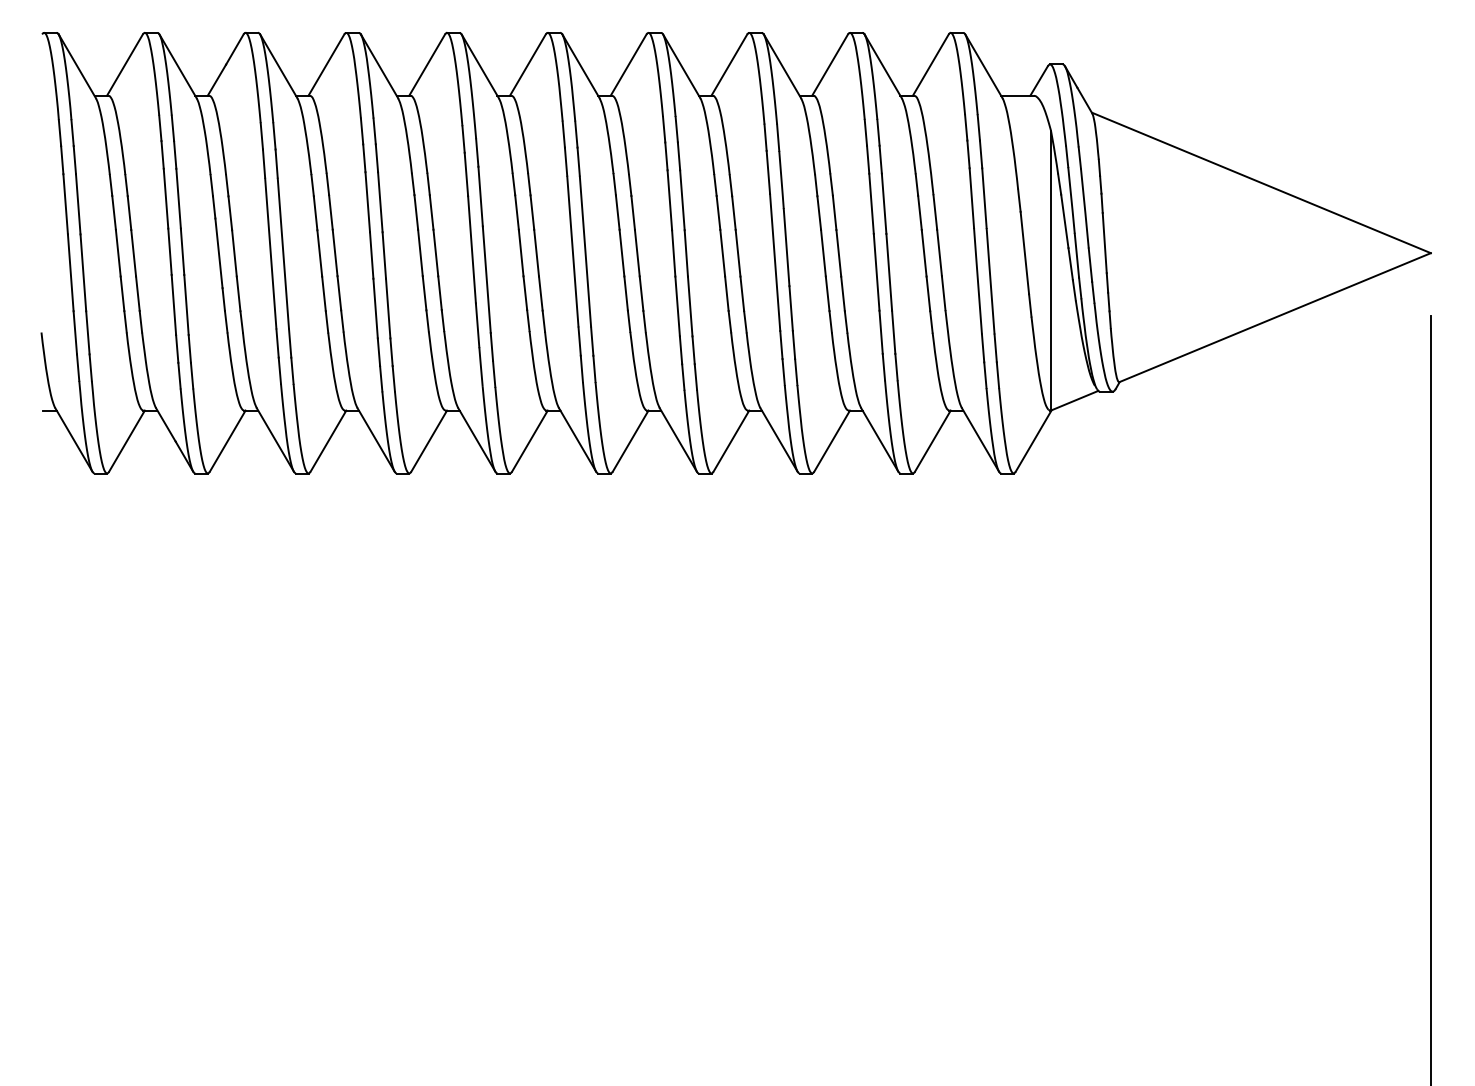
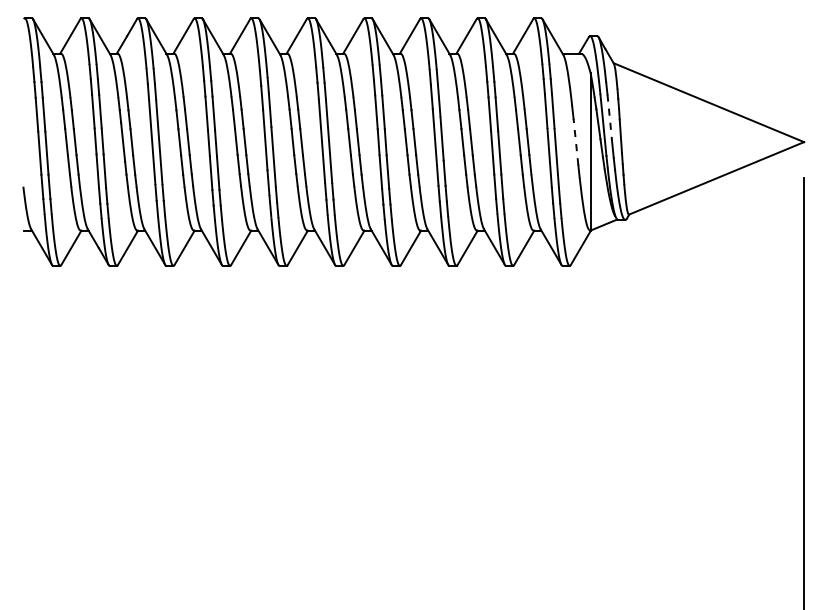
line: (1084, 211) -> (609, 118), solid -> dashed
line: (1024, 252) -> (575, 141), solid -> dashed

